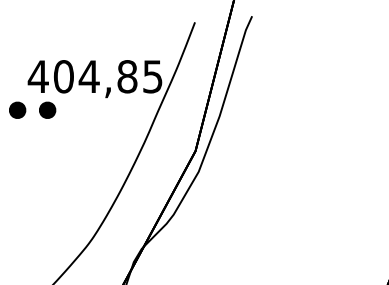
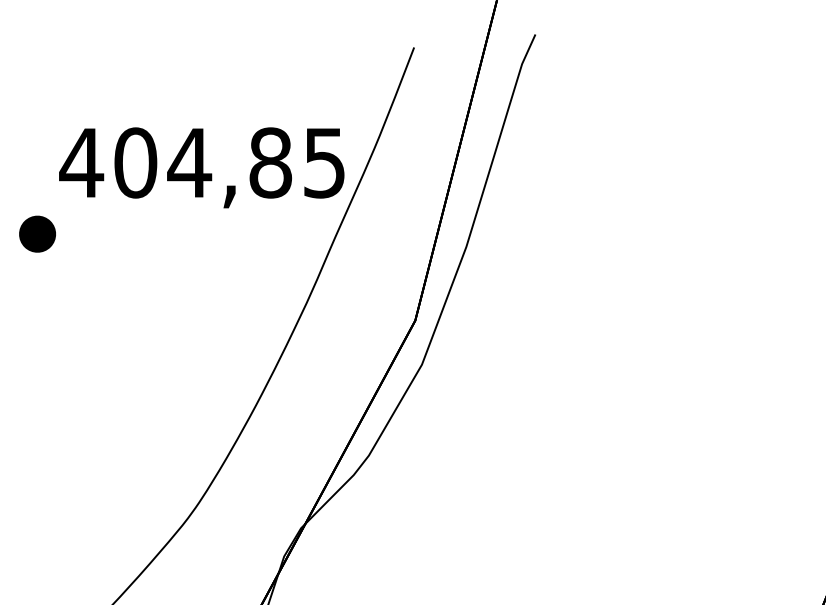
part: (47, 109) -> (100, 232), removed

